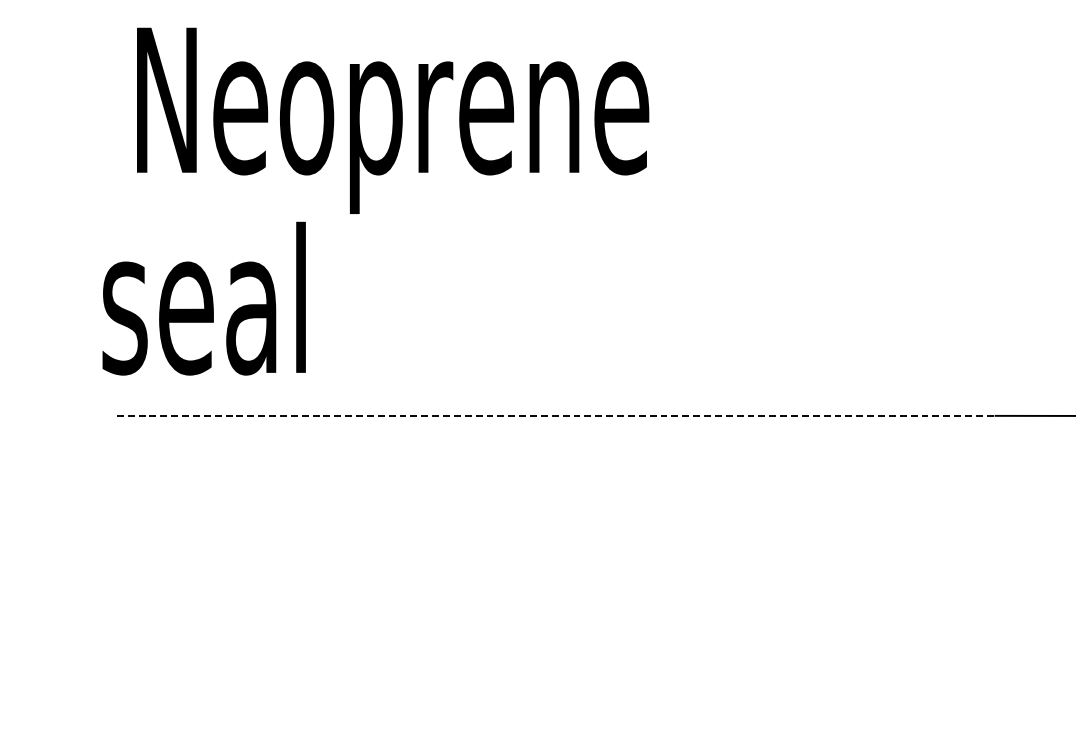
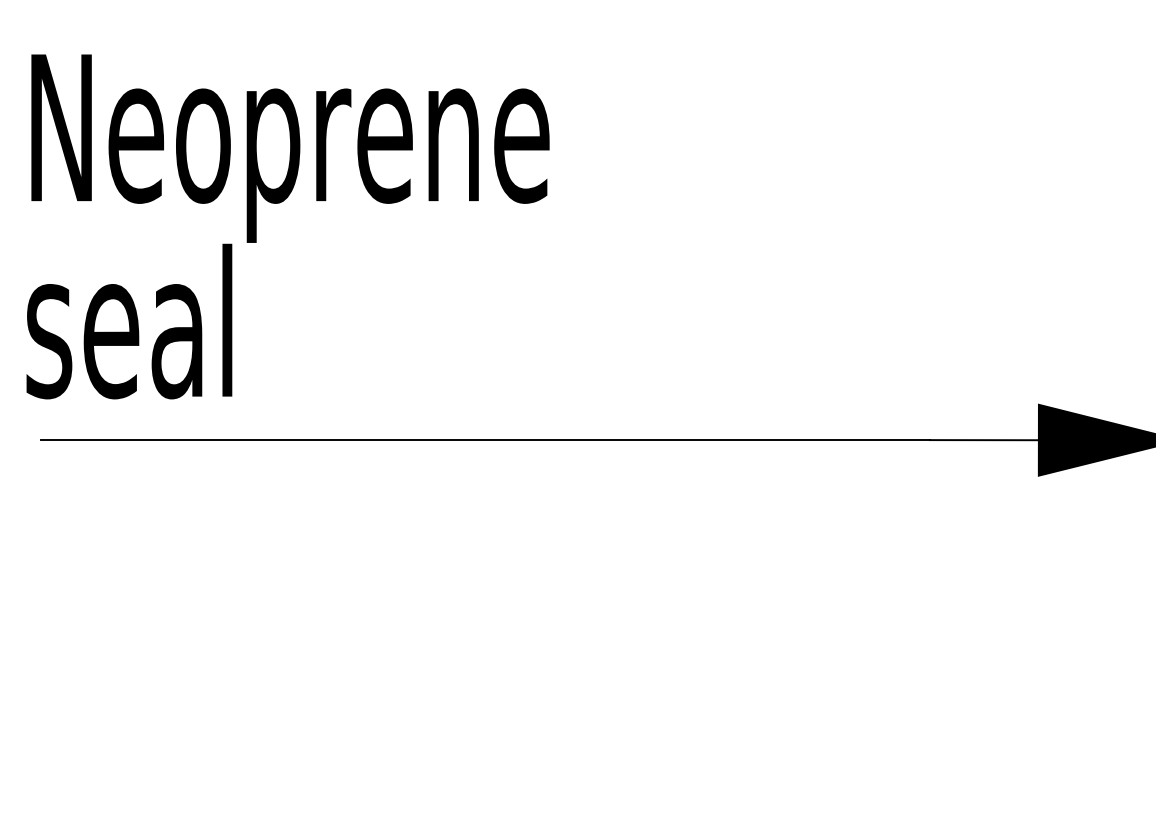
text: (393, 120) -> (290, 148), moved
line: (556, 416) -> (485, 440), dashed -> solid

